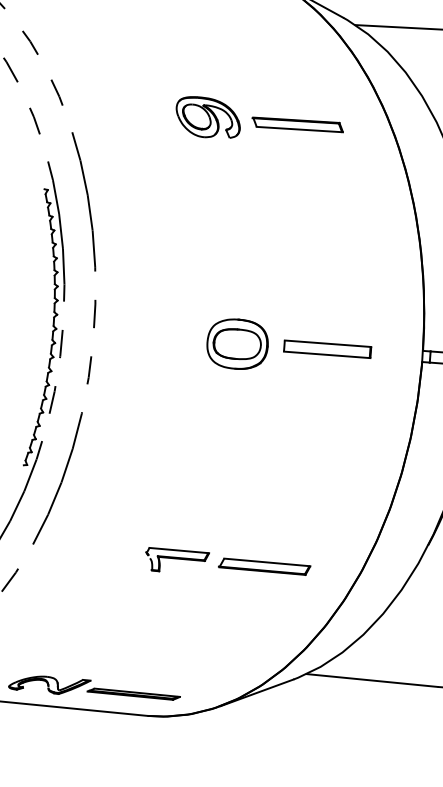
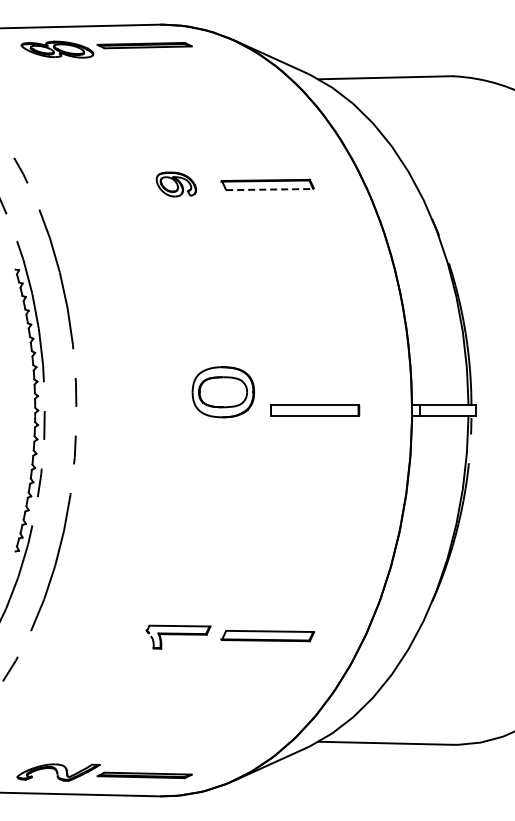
part: (208, 117) -> (176, 184), size x0.6
line: (300, 129) -> (270, 189), solid -> dashed
part: (237, 344) -> (223, 392), moved

